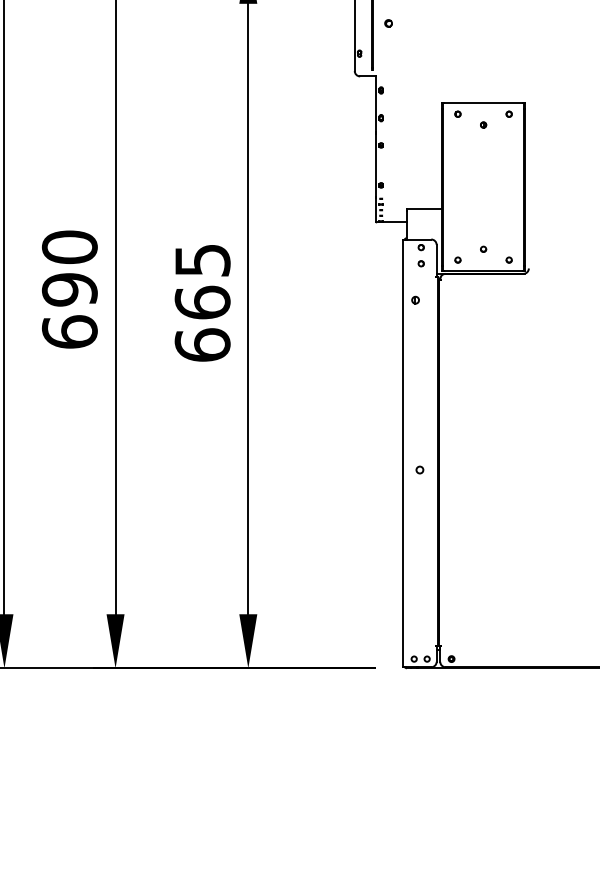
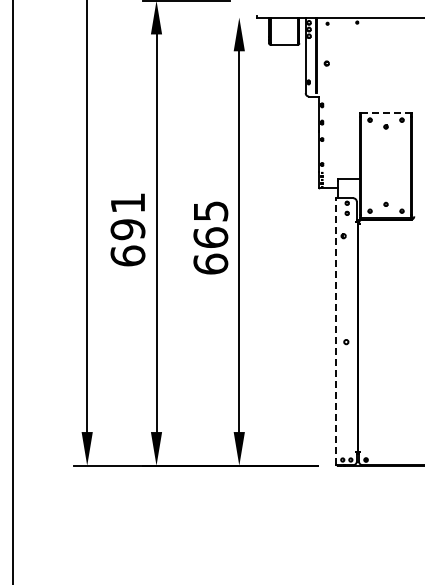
line: (484, 103) -> (386, 113), solid -> dashed
text: (69, 246) -> (127, 202), 690 -> 691
line: (402, 453) -> (335, 331), solid -> dashed

